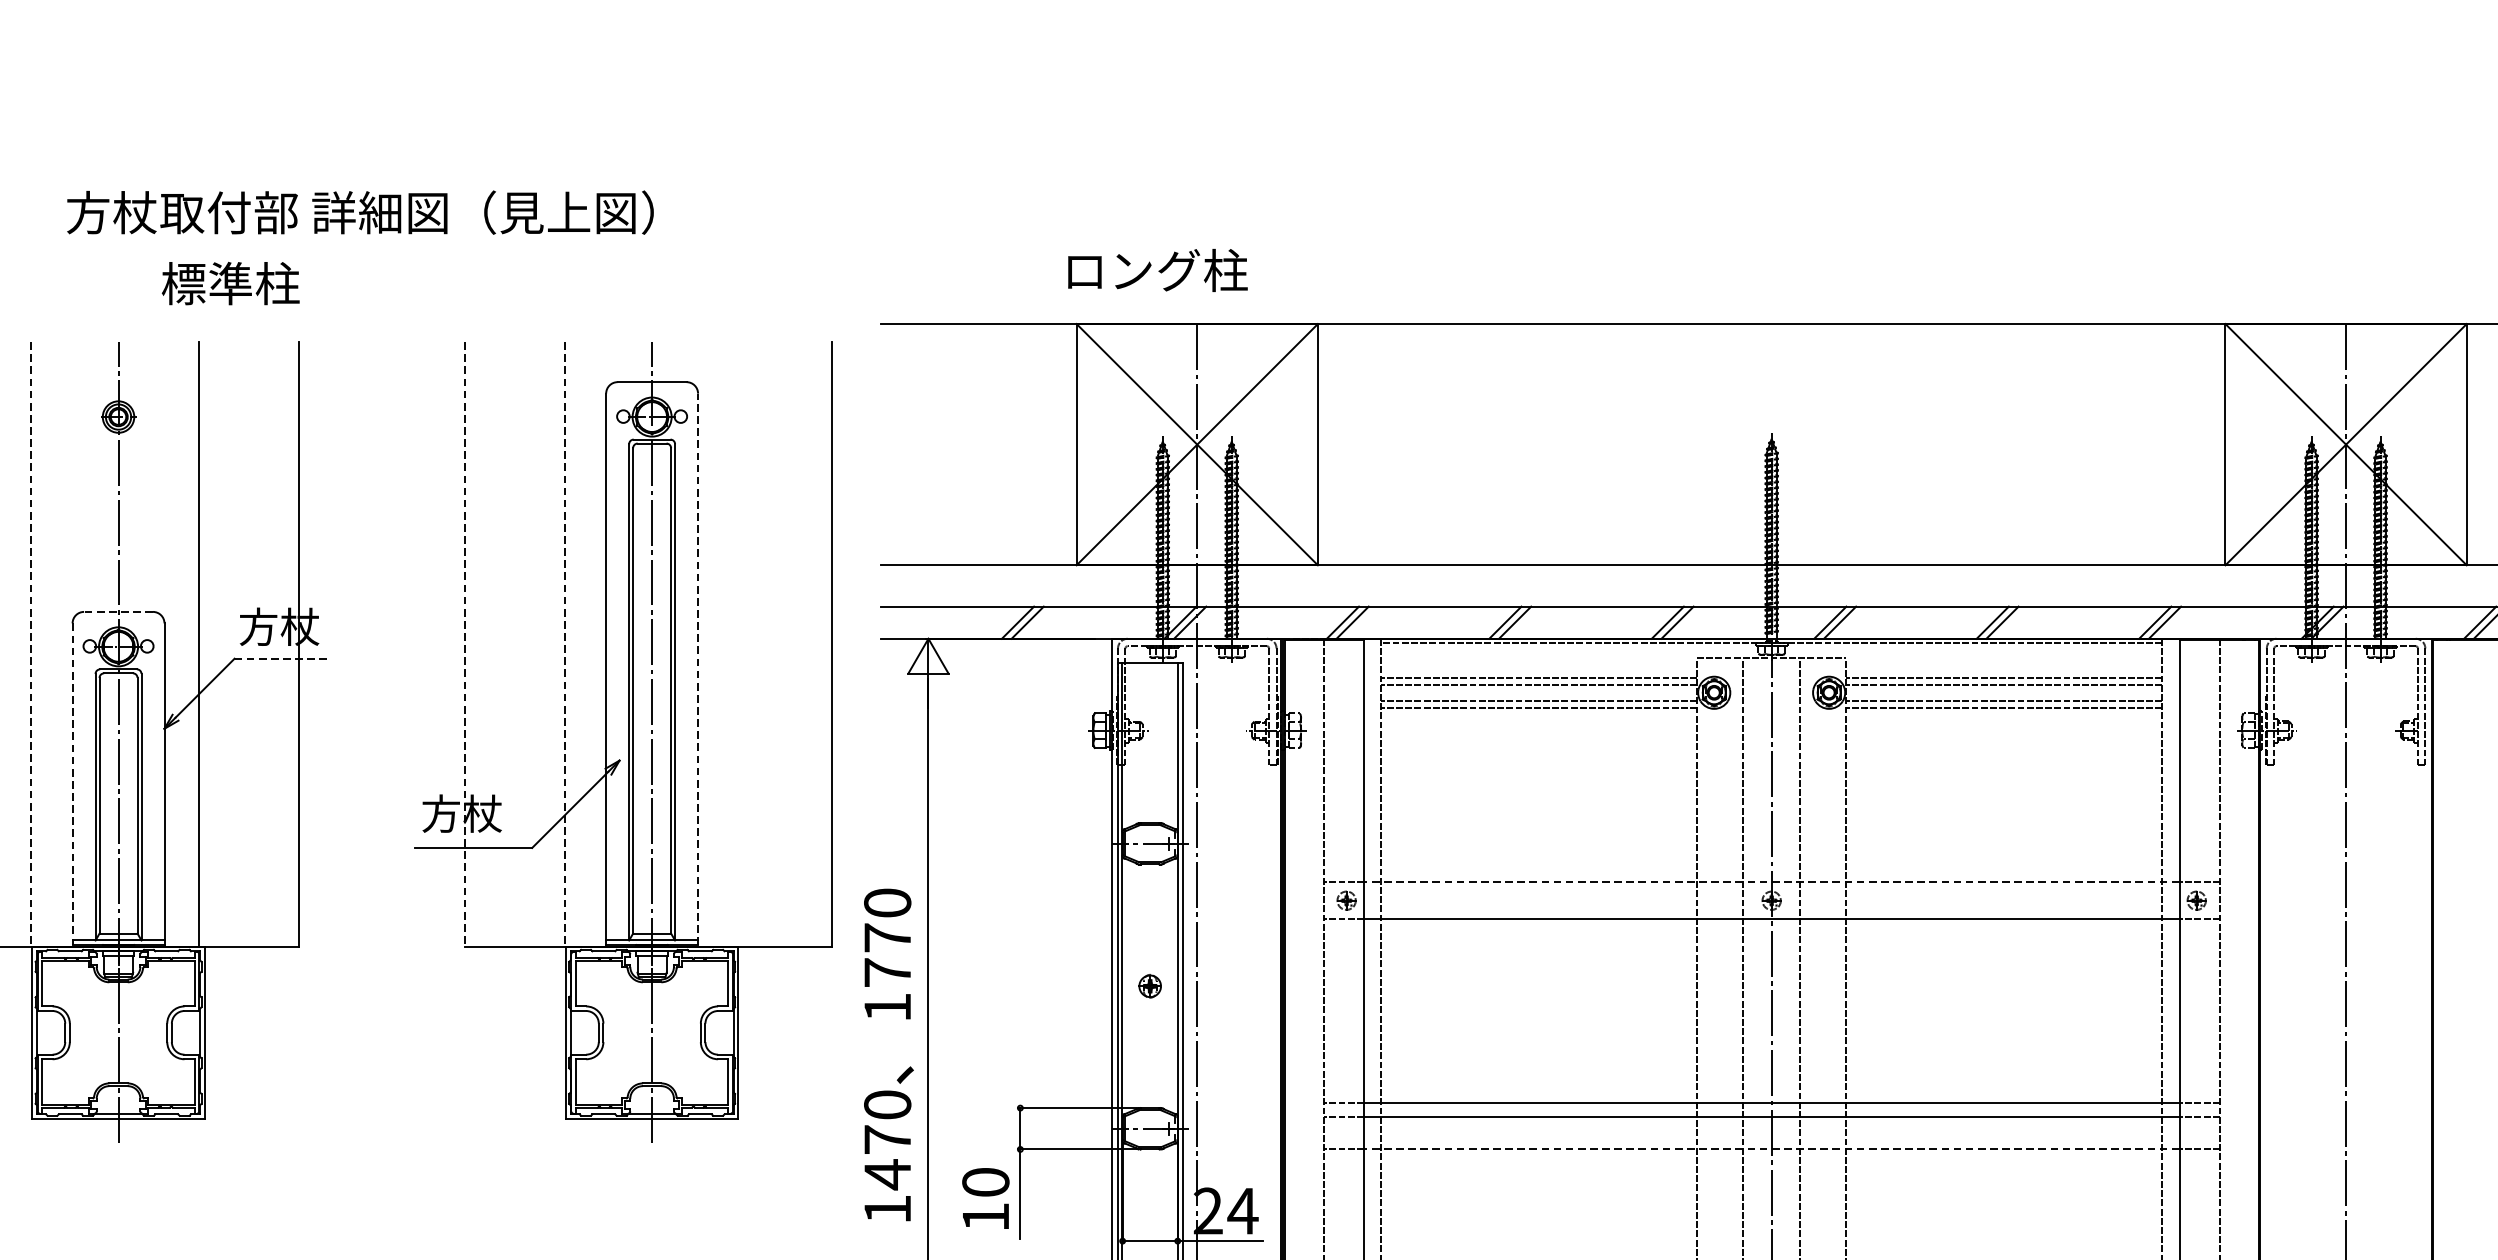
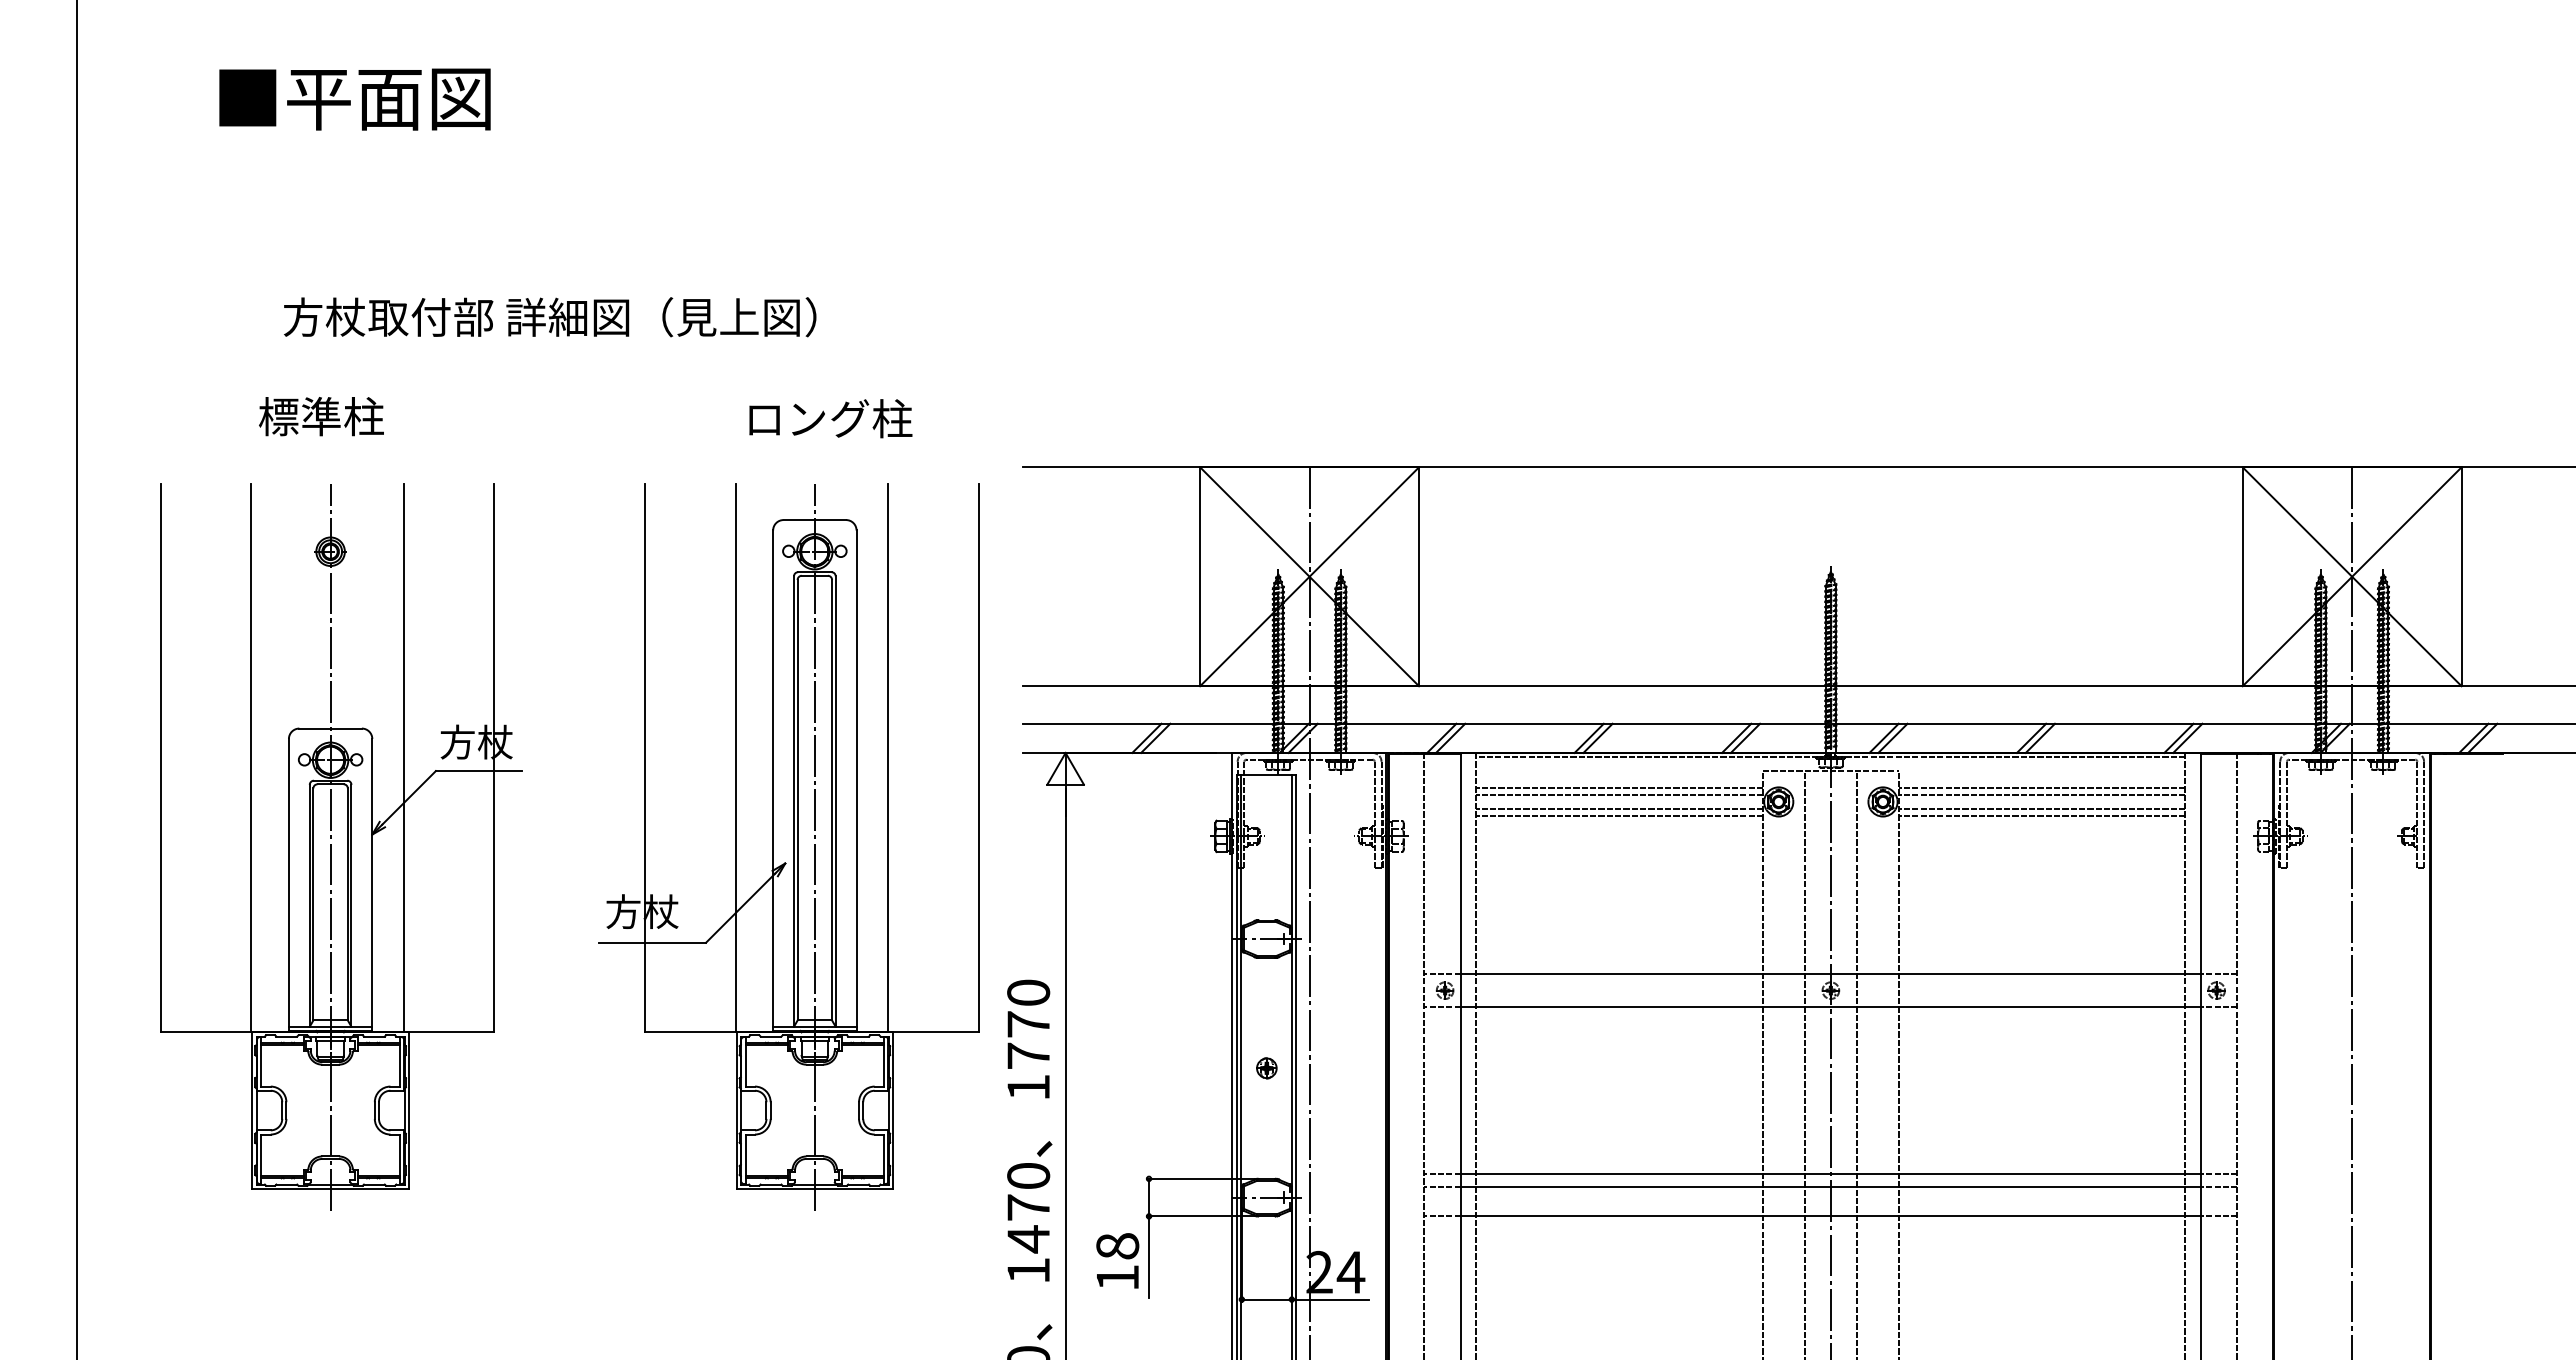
text: (360, 212) -> (550, 317), moved
text: (1157, 270) -> (830, 418), moved
text: (230, 283) -> (321, 416), moved
line: (118, 611) -> (330, 728), dashed -> solid
line: (732, 643) -> (887, 757), added
line: (31, 644) -> (251, 758), dashed -> solid
line: (464, 644) -> (644, 758), dashed -> solid
line: (564, 644) -> (735, 758), dashed -> solid
line: (281, 659) -> (478, 771), dashed -> solid
line: (698, 669) -> (856, 780), dashed -> solid
line: (72, 783) -> (288, 884), dashed -> solid
line: (1771, 881) -> (1830, 973), dashed -> solid
line: (1771, 1148) -> (1830, 1215), dashed -> solid
text: (985, 1182) -> (1117, 1246), 10 -> 18

